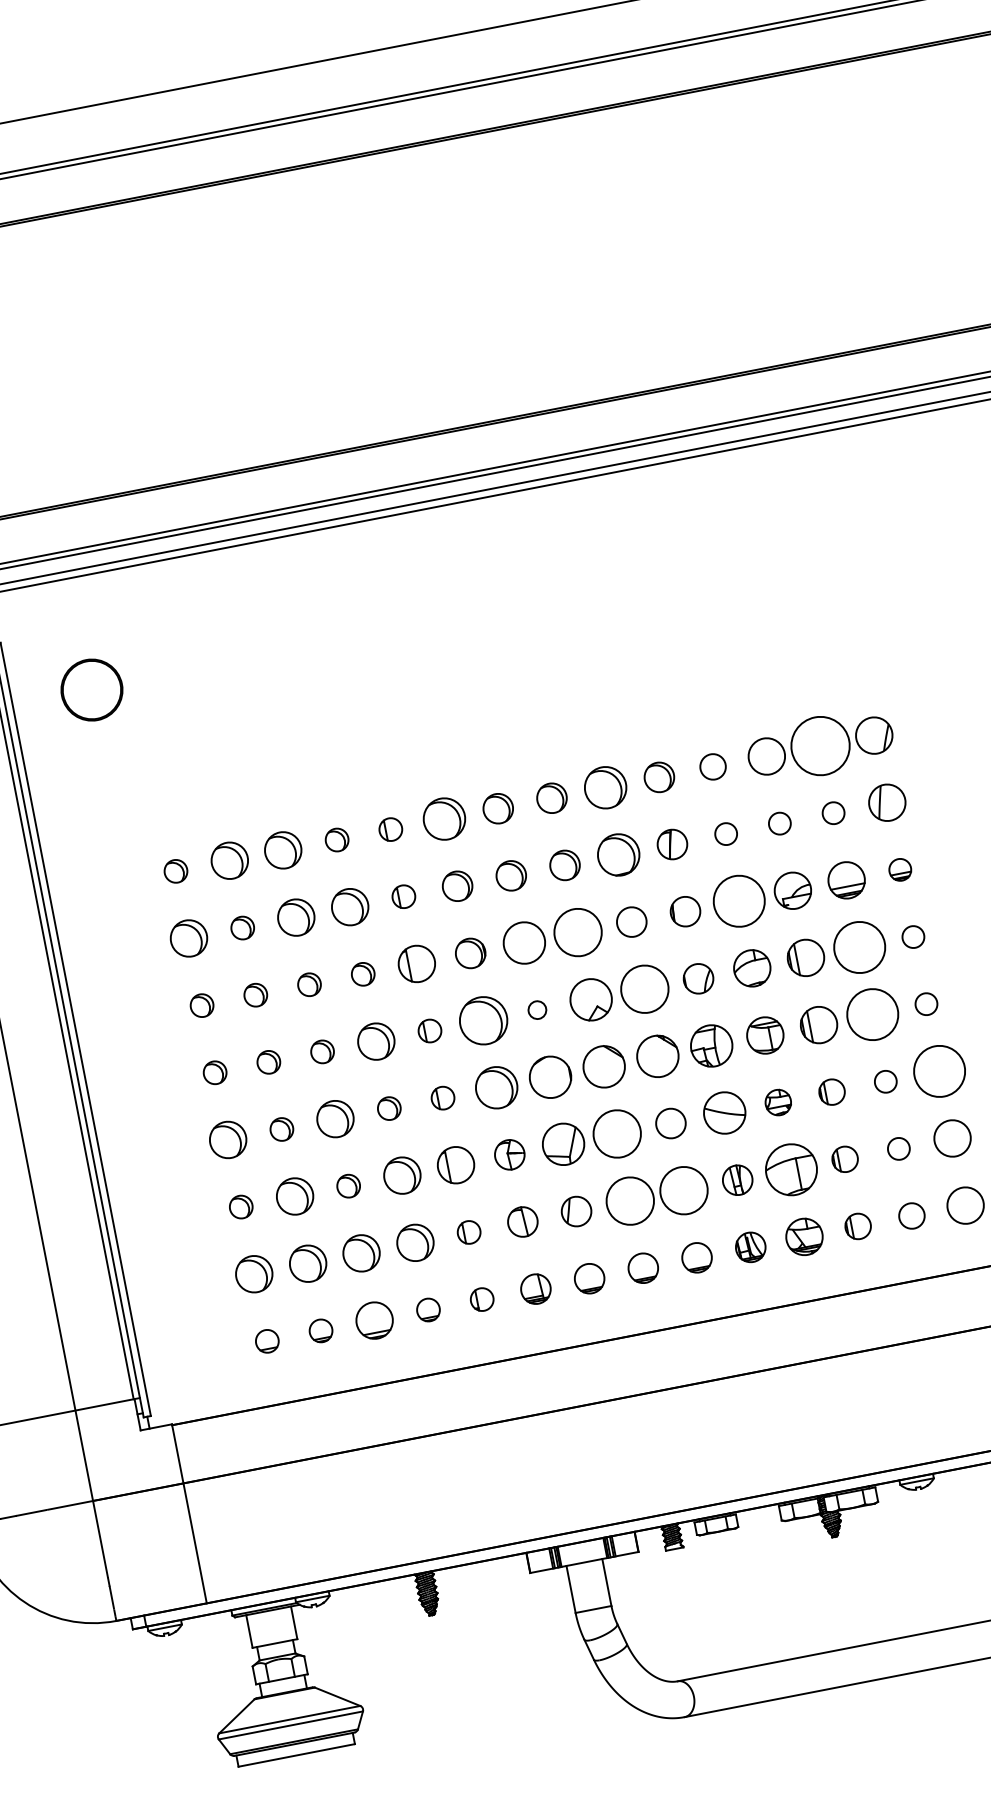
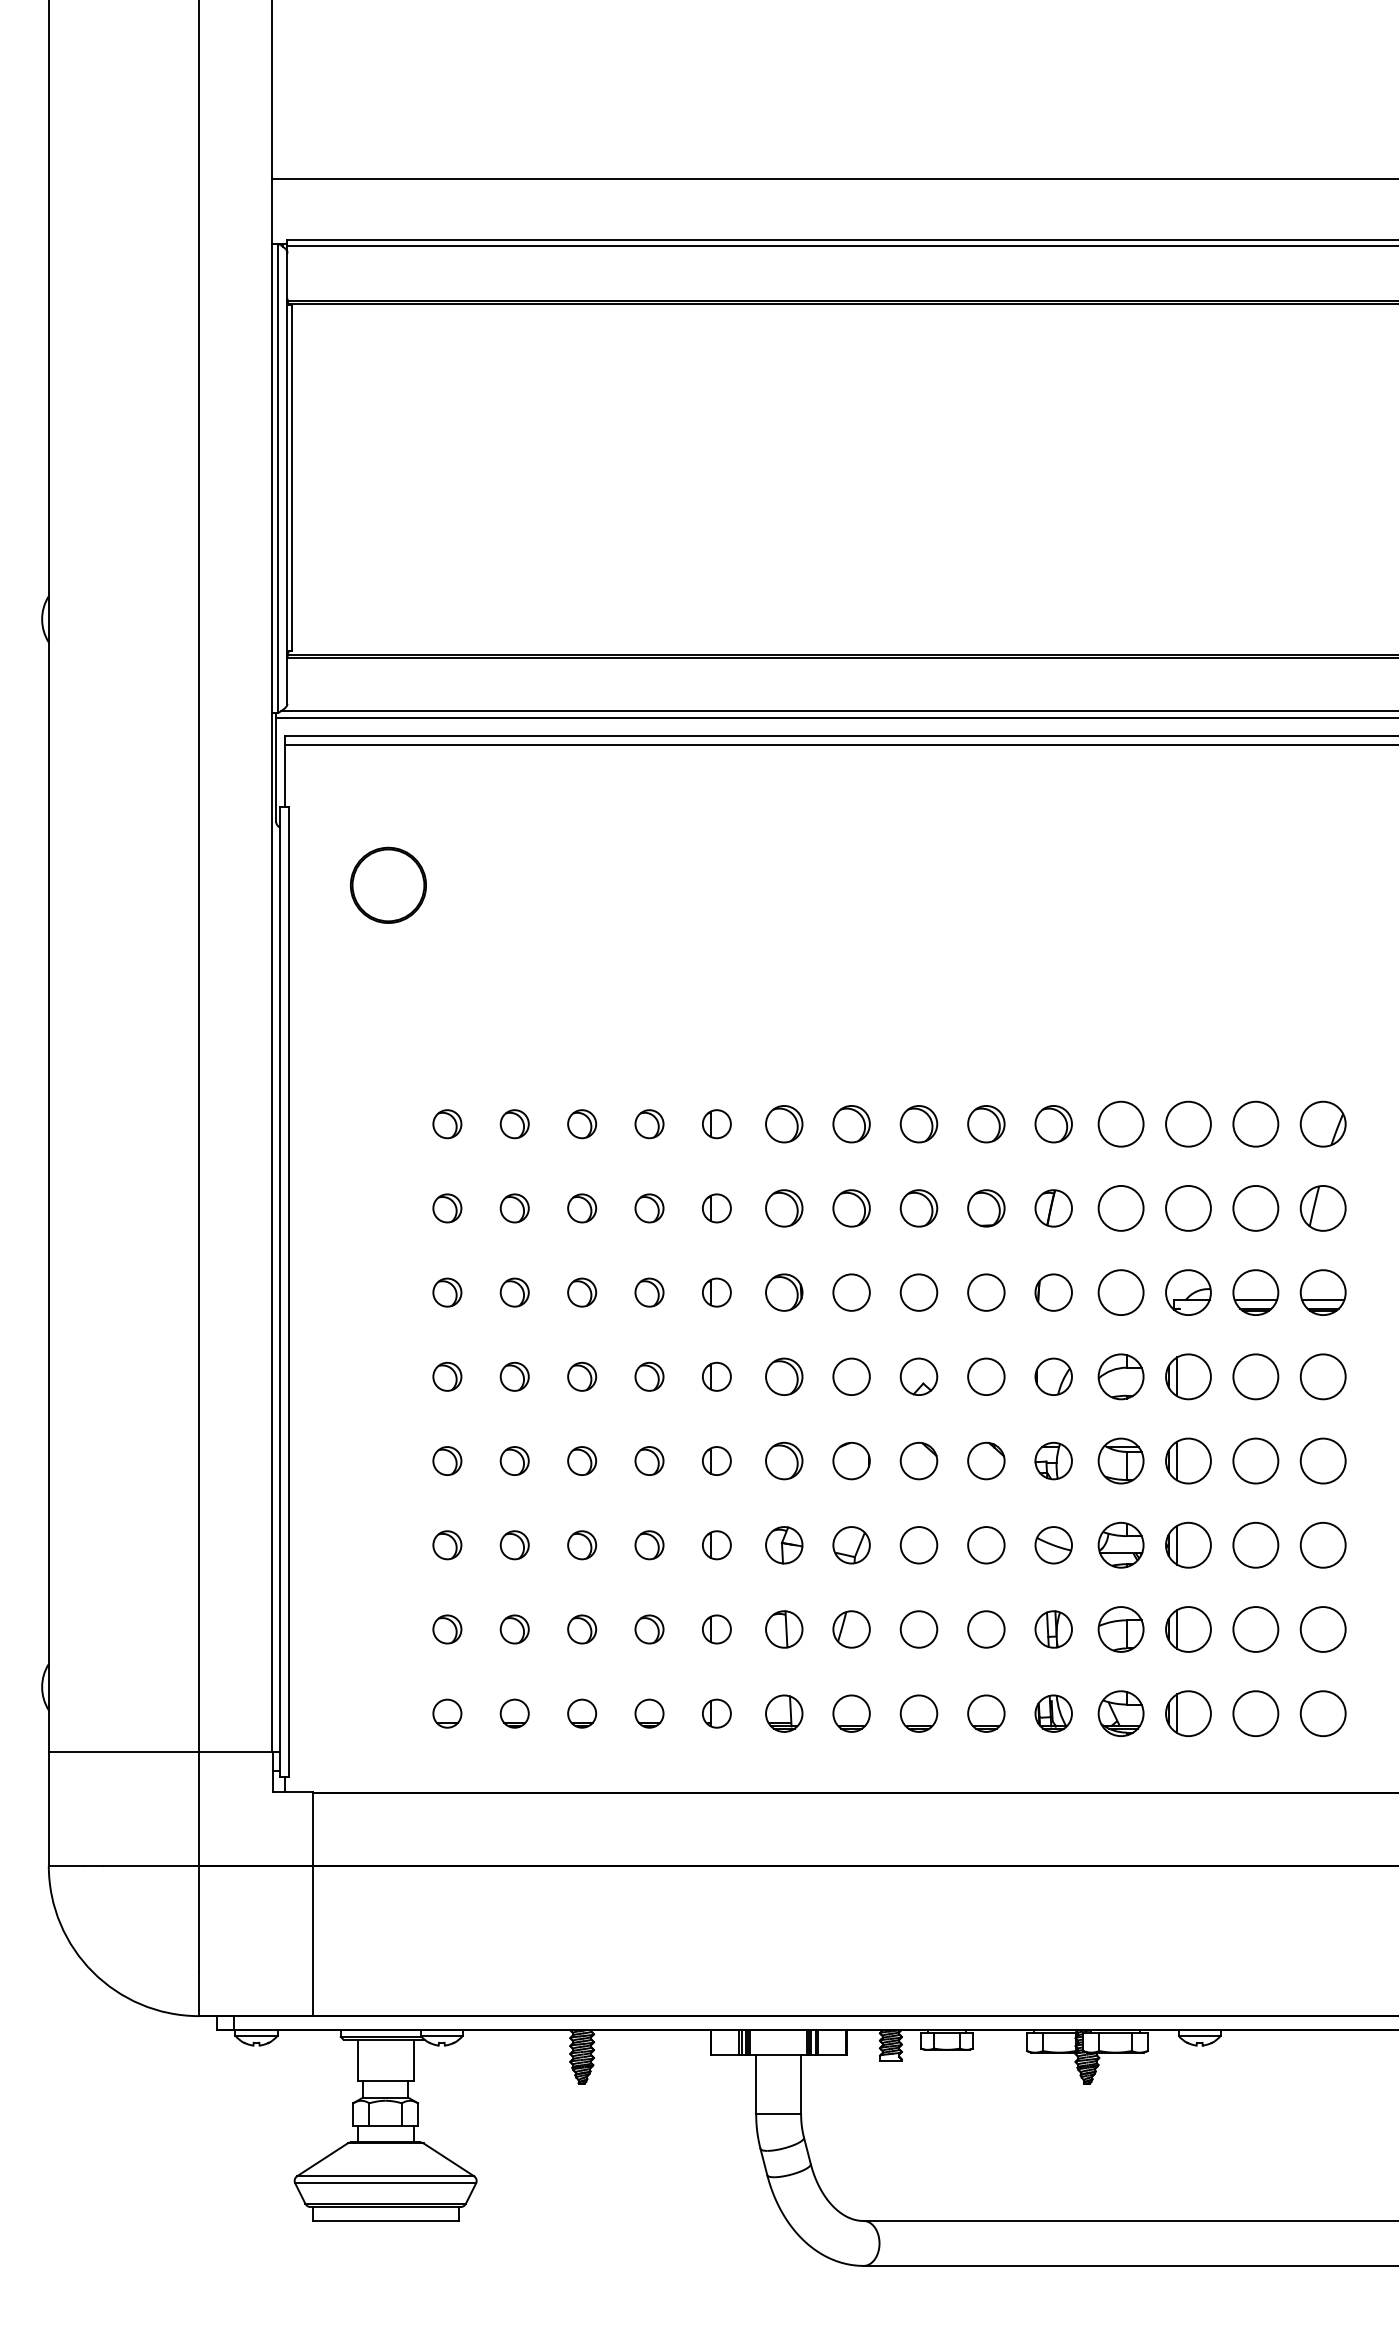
circle: (820, 745) -> (1255, 1123), size x0.62
circle: (712, 766) -> (1120, 1123), size x1.43
part: (605, 788) -> (986, 1124), size x0.71
circle: (833, 812) -> (1255, 1207), size x1.67
part: (444, 819) -> (784, 1124), size x0.71
circle: (779, 822) -> (1188, 1207), size x1.67
circle: (725, 833) -> (1120, 1207), size x1.67
part: (283, 850) -> (582, 1124), size x0.62
part: (618, 855) -> (986, 1208), size x0.71
part: (229, 861) -> (514, 1124), size x0.62
part: (899, 869) -> (1322, 1292), size x1.67
circle: (738, 901) -> (1120, 1292), size x0.71
part: (350, 907) -> (649, 1208), size x0.62
part: (296, 917) -> (582, 1208), size x0.62
circle: (577, 932) -> (918, 1292), size x0.62
circle: (912, 936) -> (1322, 1376), size x1.67
part: (189, 938) -> (447, 1208), size x0.62
circle: (524, 942) -> (851, 1292), size x0.71
circle: (859, 947) -> (1255, 1376), size x0.71
part: (416, 963) -> (716, 1292), size x0.62
circle: (644, 988) -> (986, 1376), size x0.62
part: (590, 999) -> (918, 1376), size x0.71
circle: (925, 1003) -> (1322, 1460), size x1.67
circle: (537, 1009) -> (851, 1376), size x1.67
circle: (872, 1014) -> (1255, 1460), size x0.71
part: (483, 1020) -> (784, 1376), size x0.62
part: (376, 1041) -> (649, 1376), size x0.62
part: (711, 1045) -> (1053, 1460), size x0.71
part: (657, 1055) -> (986, 1460), size x0.71
part: (603, 1066) -> (918, 1460), size x0.71
circle: (938, 1070) -> (1322, 1544), size x0.71
part: (550, 1076) -> (851, 1460), size x0.71
circle: (885, 1081) -> (1255, 1544), size x1.67
part: (496, 1087) -> (784, 1460), size x0.71
part: (831, 1091) -> (1188, 1544), size x1.43
part: (777, 1102) -> (1120, 1544), size x1.43
part: (724, 1113) -> (1053, 1545), size x0.71
part: (335, 1118) -> (582, 1460), size x0.62
circle: (616, 1134) -> (918, 1545), size x0.62
part: (228, 1139) -> (447, 1460), size x0.62
part: (563, 1144) -> (851, 1545), size x0.71
circle: (898, 1148) -> (1255, 1629), size x1.67
part: (845, 1159) -> (1188, 1629), size x1.43
part: (455, 1165) -> (716, 1545), size x0.62
part: (790, 1169) -> (1120, 1629), size x0.71
part: (402, 1175) -> (649, 1545), size x0.62
circle: (684, 1190) -> (986, 1629), size x0.62
part: (294, 1196) -> (514, 1545), size x0.62
circle: (629, 1201) -> (918, 1629), size x0.62
circle: (911, 1215) -> (1255, 1713), size x1.43
part: (858, 1226) -> (1188, 1713), size x1.43
part: (415, 1242) -> (649, 1629), size x0.62
part: (362, 1253) -> (582, 1629), size x0.62
part: (307, 1263) -> (514, 1629), size x0.62
part: (254, 1274) -> (447, 1629), size x0.62
part: (375, 1320) -> (582, 1713), size x0.62

